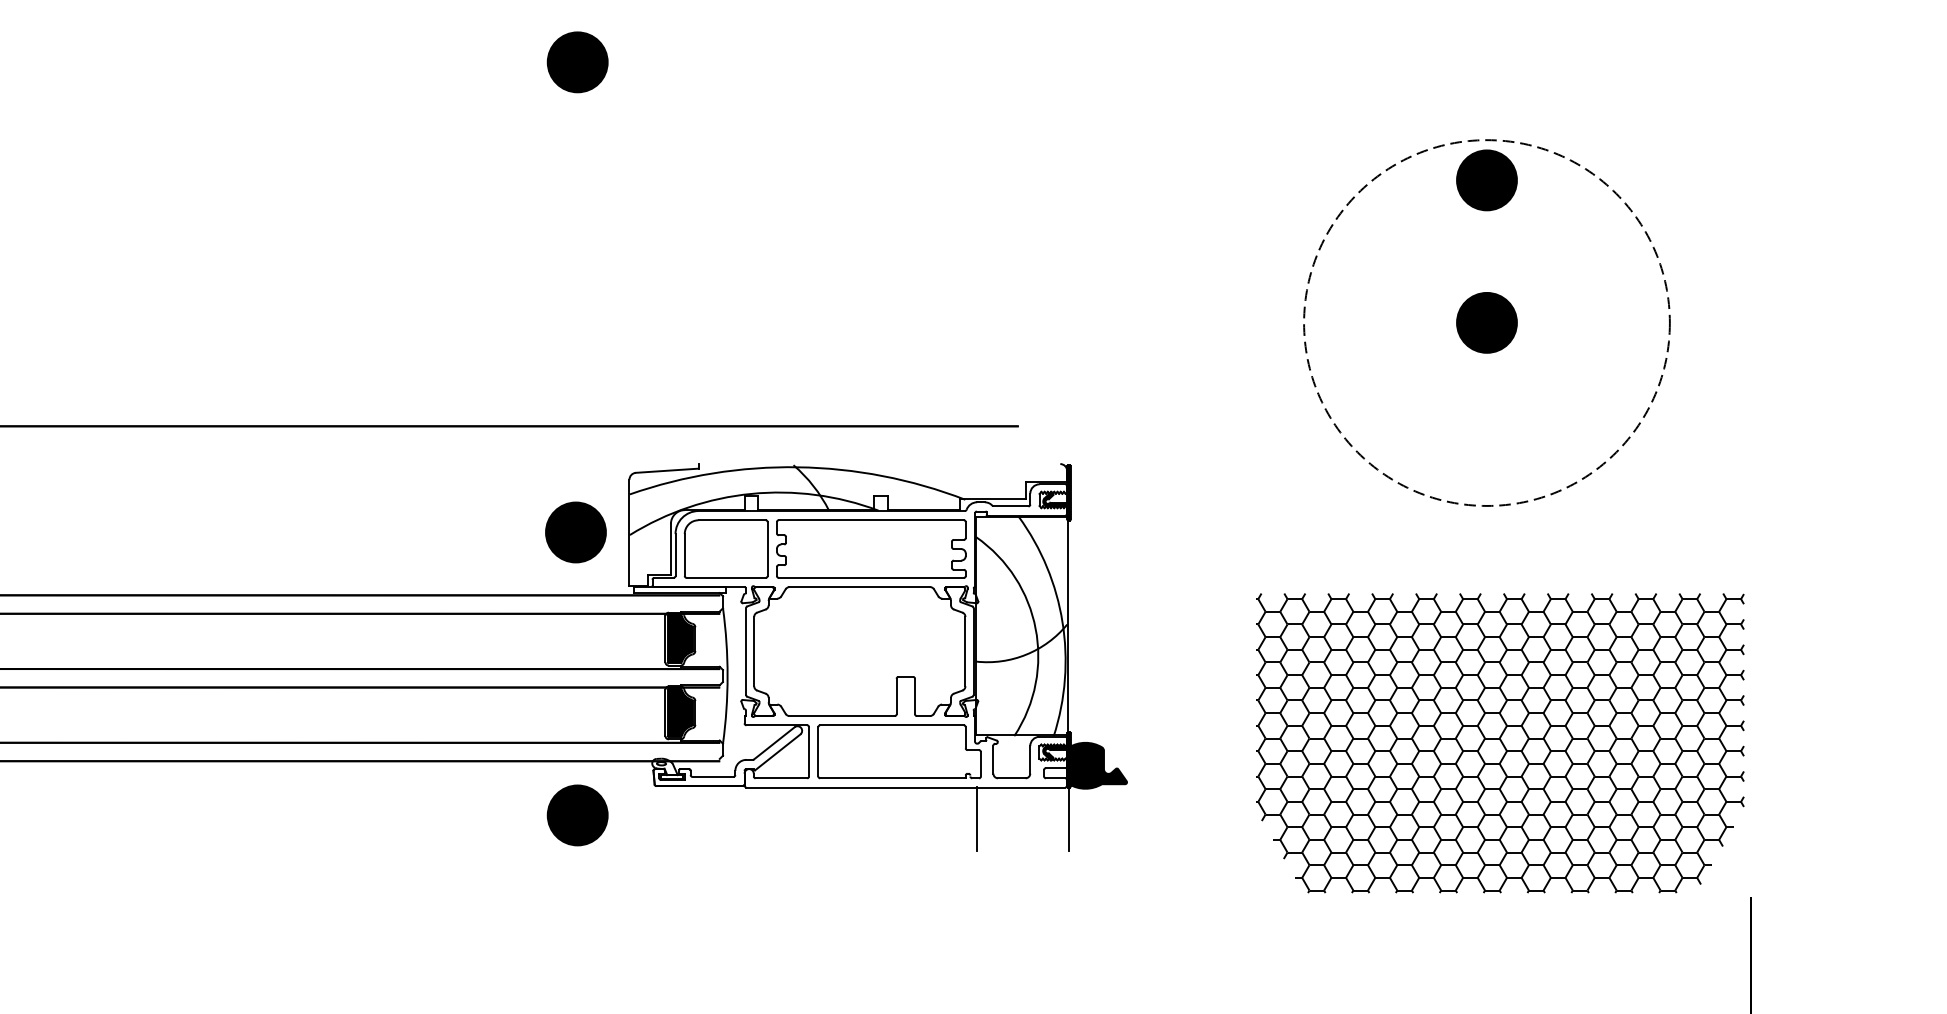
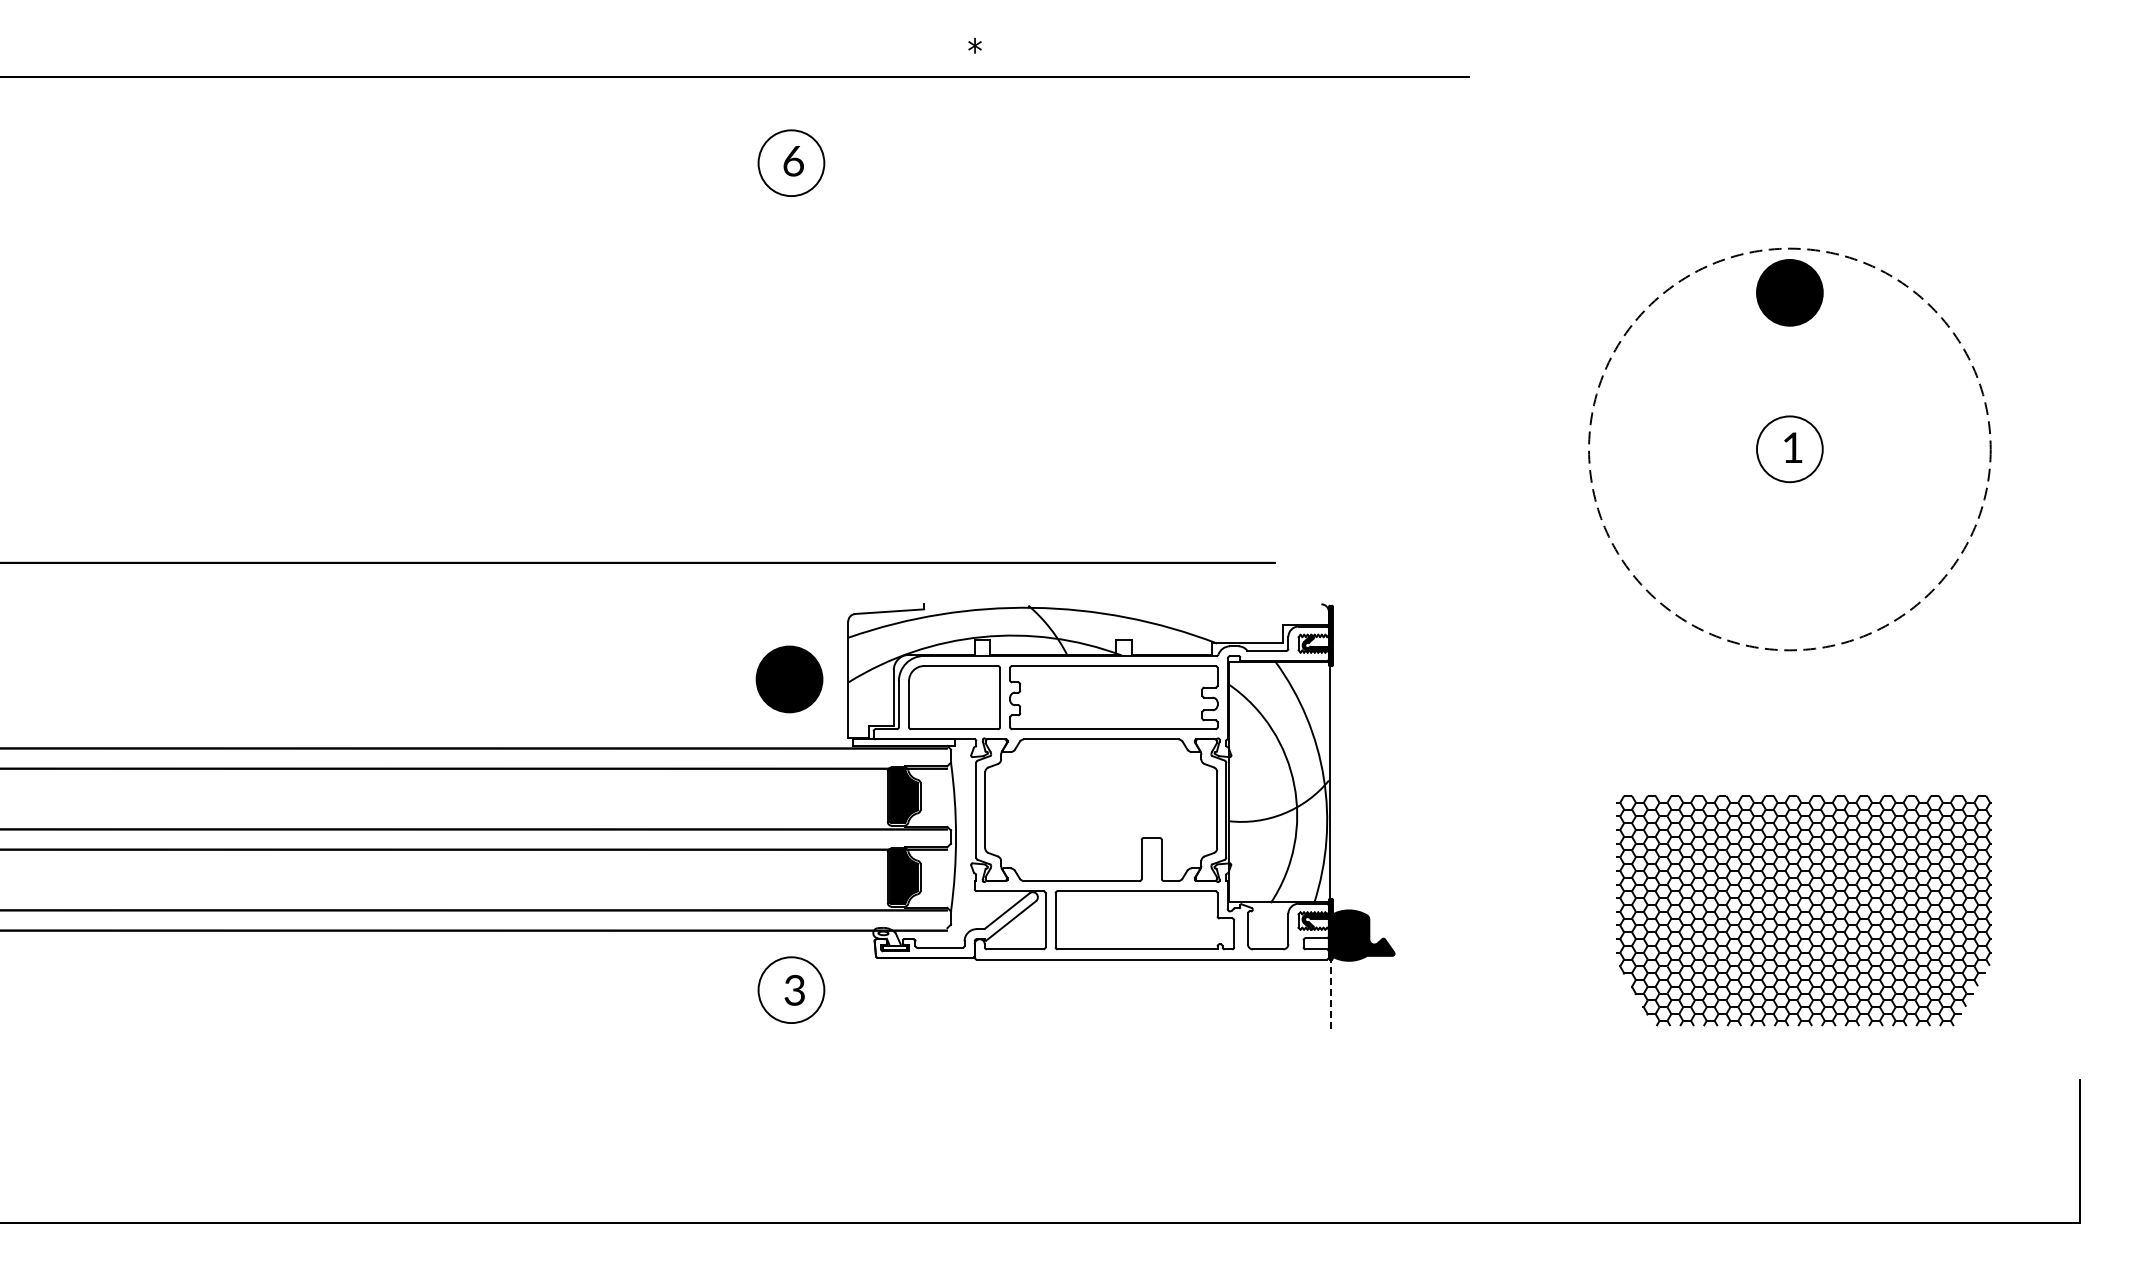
fill: (577, 62) -> (791, 163), removed
fill: (1486, 323) -> (1789, 449), removed
part: (1500, 742) -> (1804, 910), size x0.7
fill: (577, 815) -> (791, 990), removed
line: (976, 818) -> (1229, 993), removed
line: (1068, 818) -> (1330, 993), solid -> dashed

